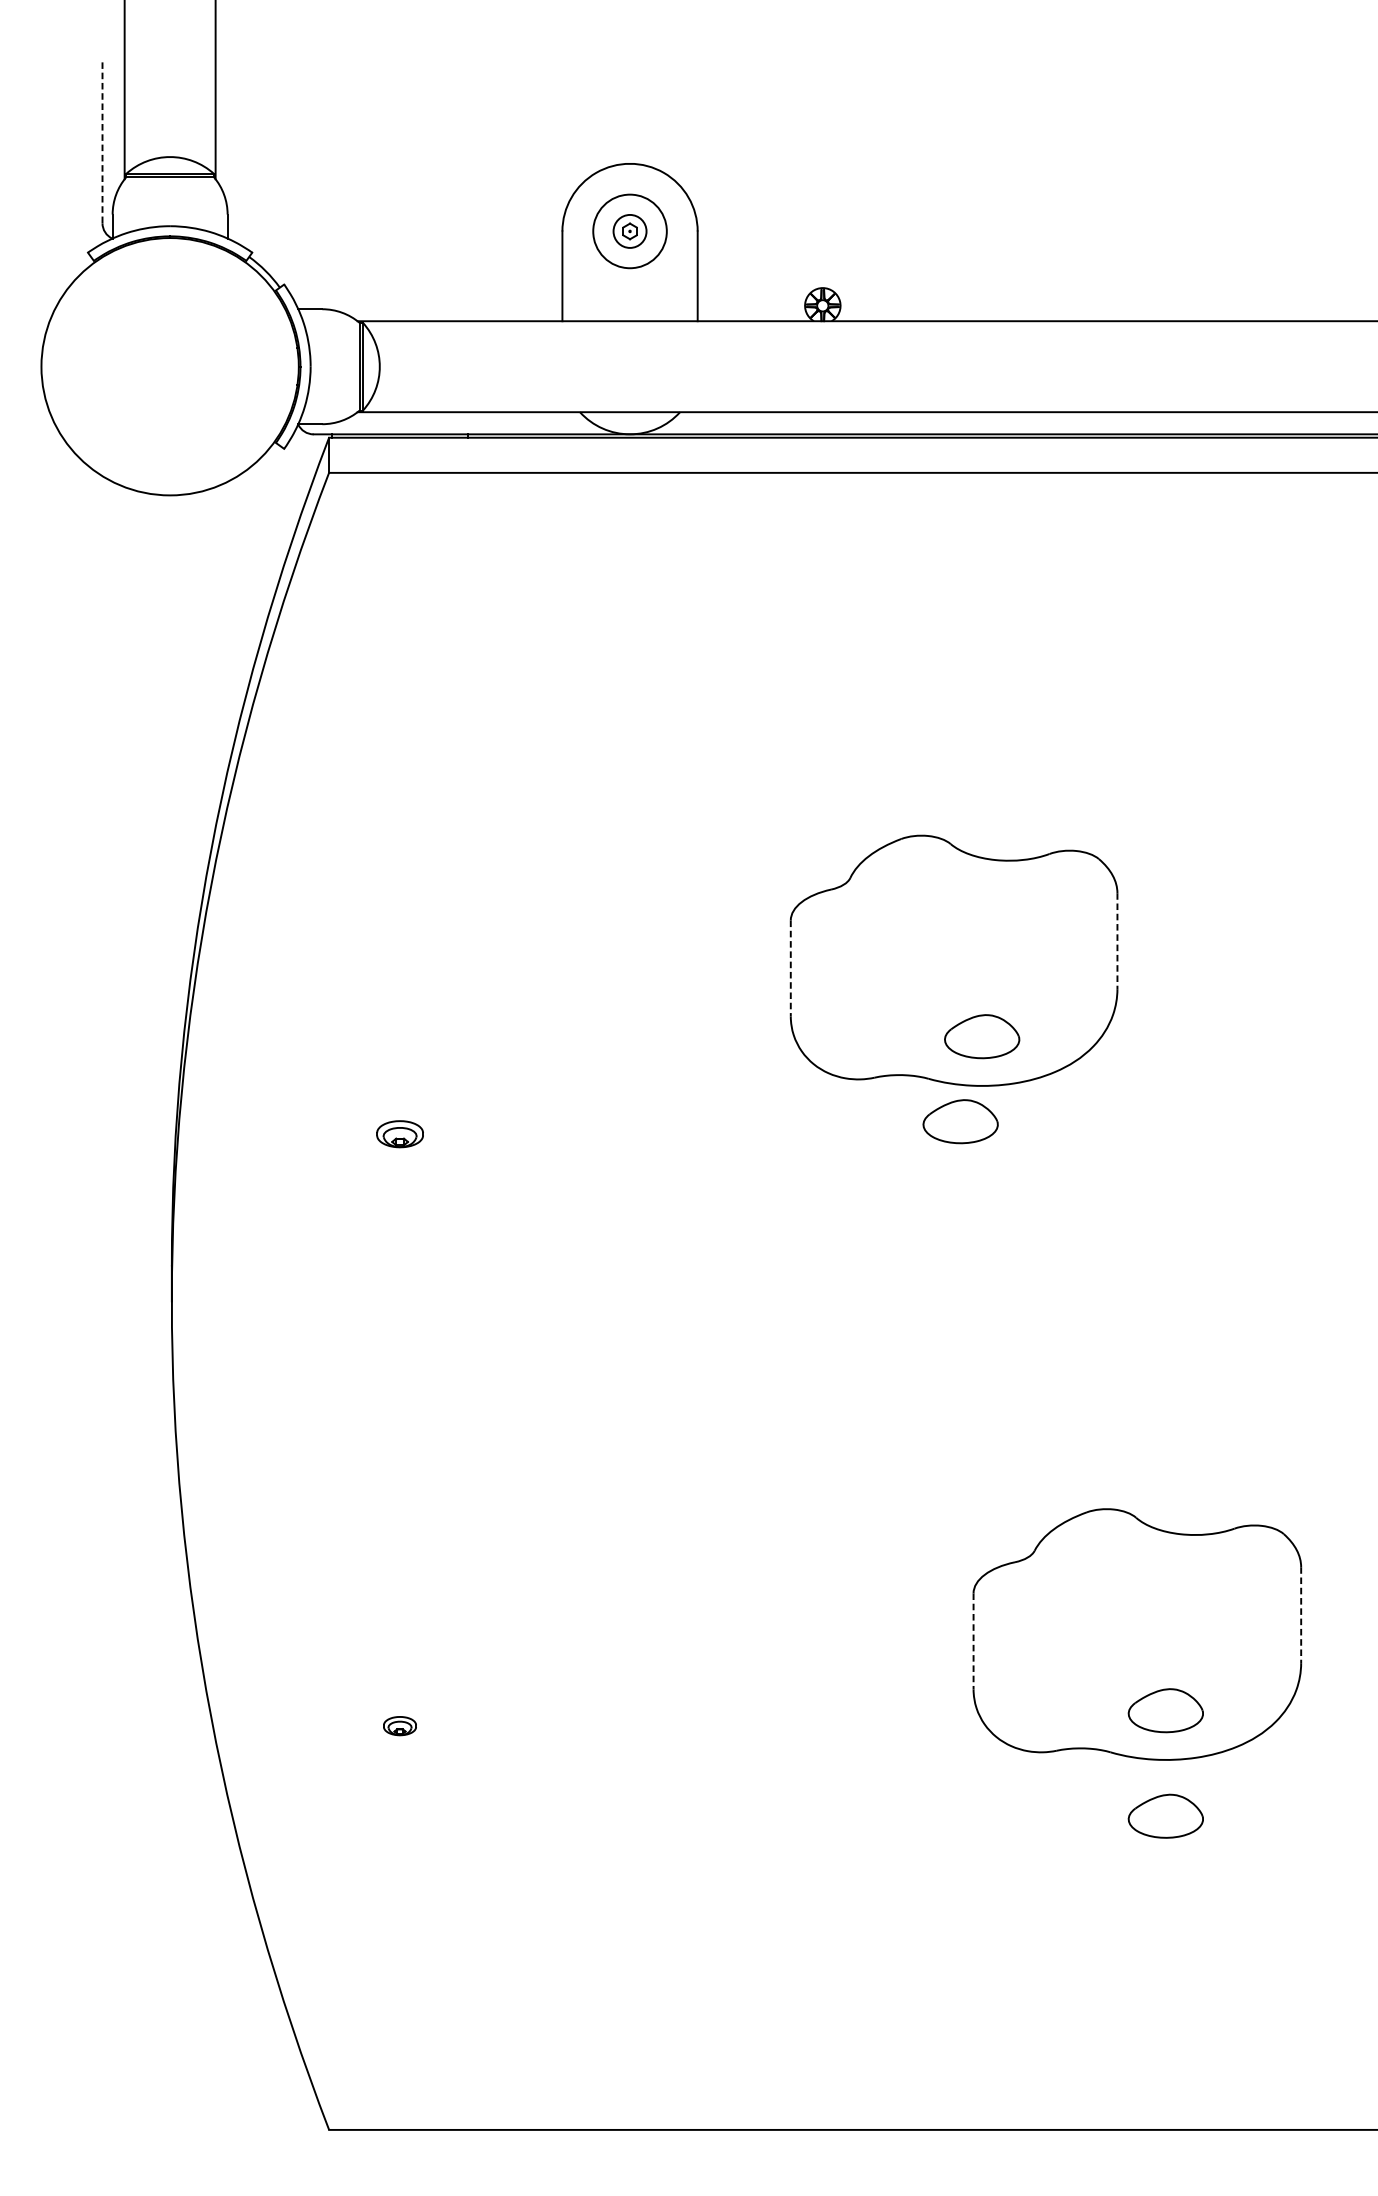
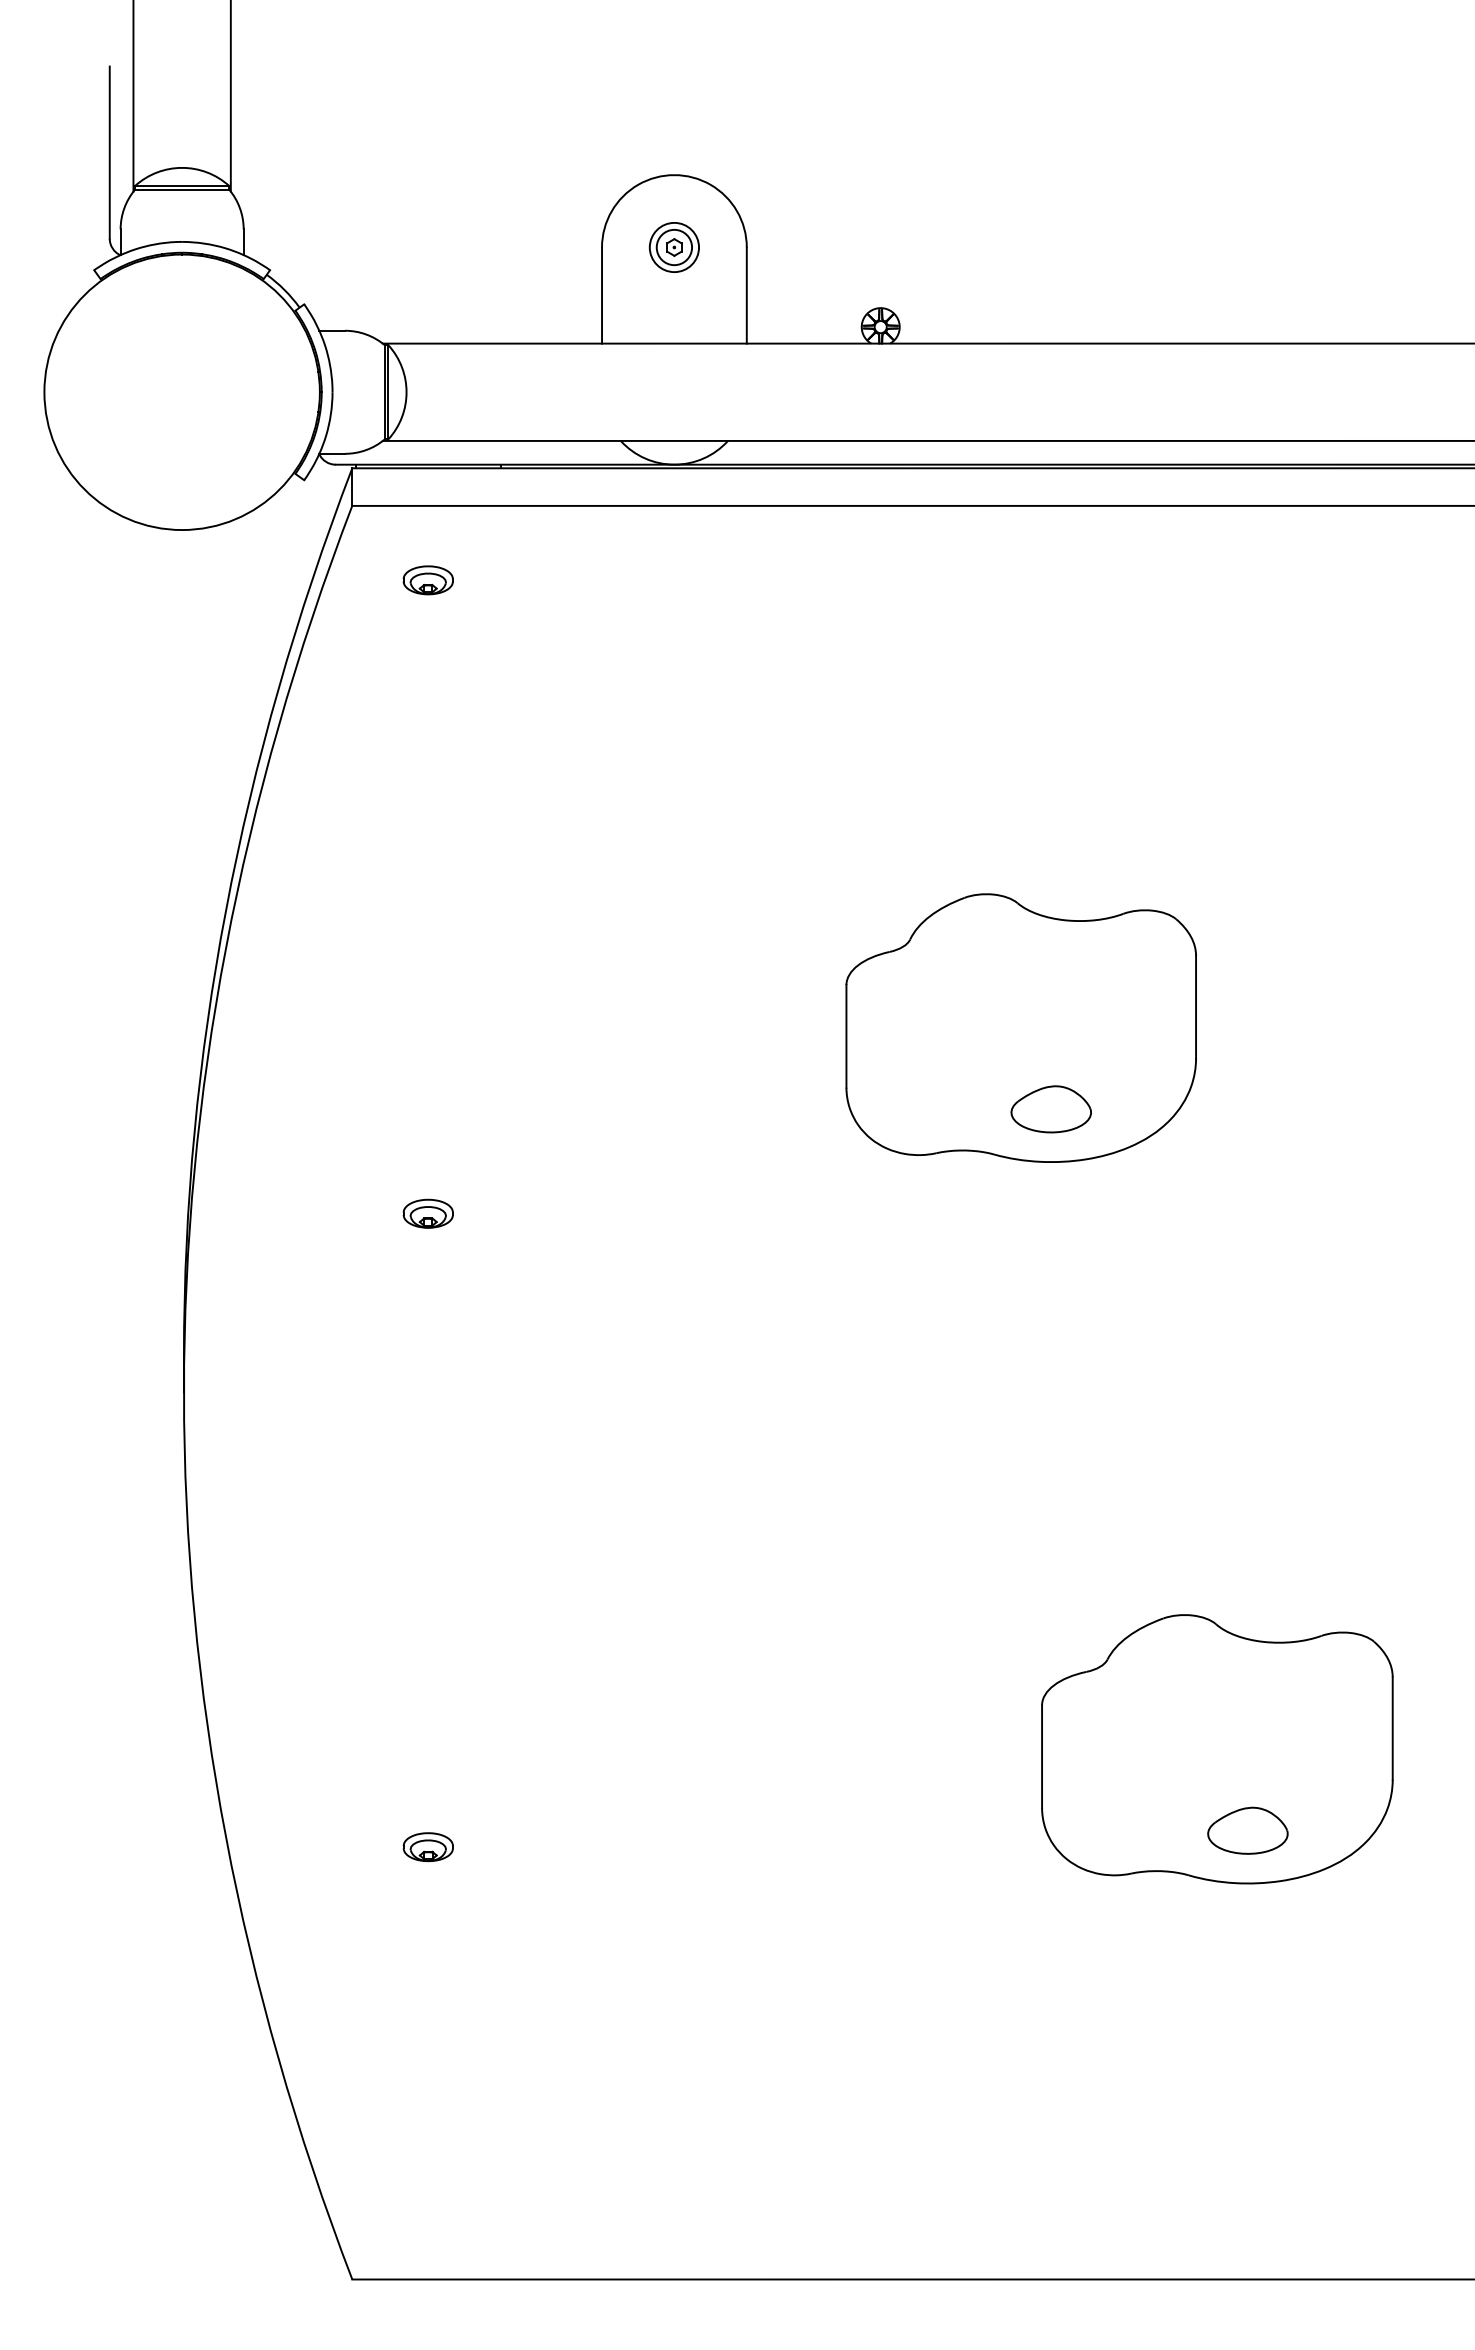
line: (102, 143) -> (109, 153), dashed -> solid
circle: (630, 231) -> (674, 247), size x0.62
part: (399, 542) -> (427, 580), added
line: (1117, 941) -> (1196, 1007), dashed -> solid
line: (790, 968) -> (846, 1036), dashed -> solid
part: (959, 1121) -> (1027, 1200), removed
line: (1300, 1616) -> (1392, 1729), dashed -> solid
line: (973, 1642) -> (1042, 1757), dashed -> solid
part: (399, 1726) -> (427, 1847), size x1.43
part: (1165, 1816) -> (1247, 1943), removed

